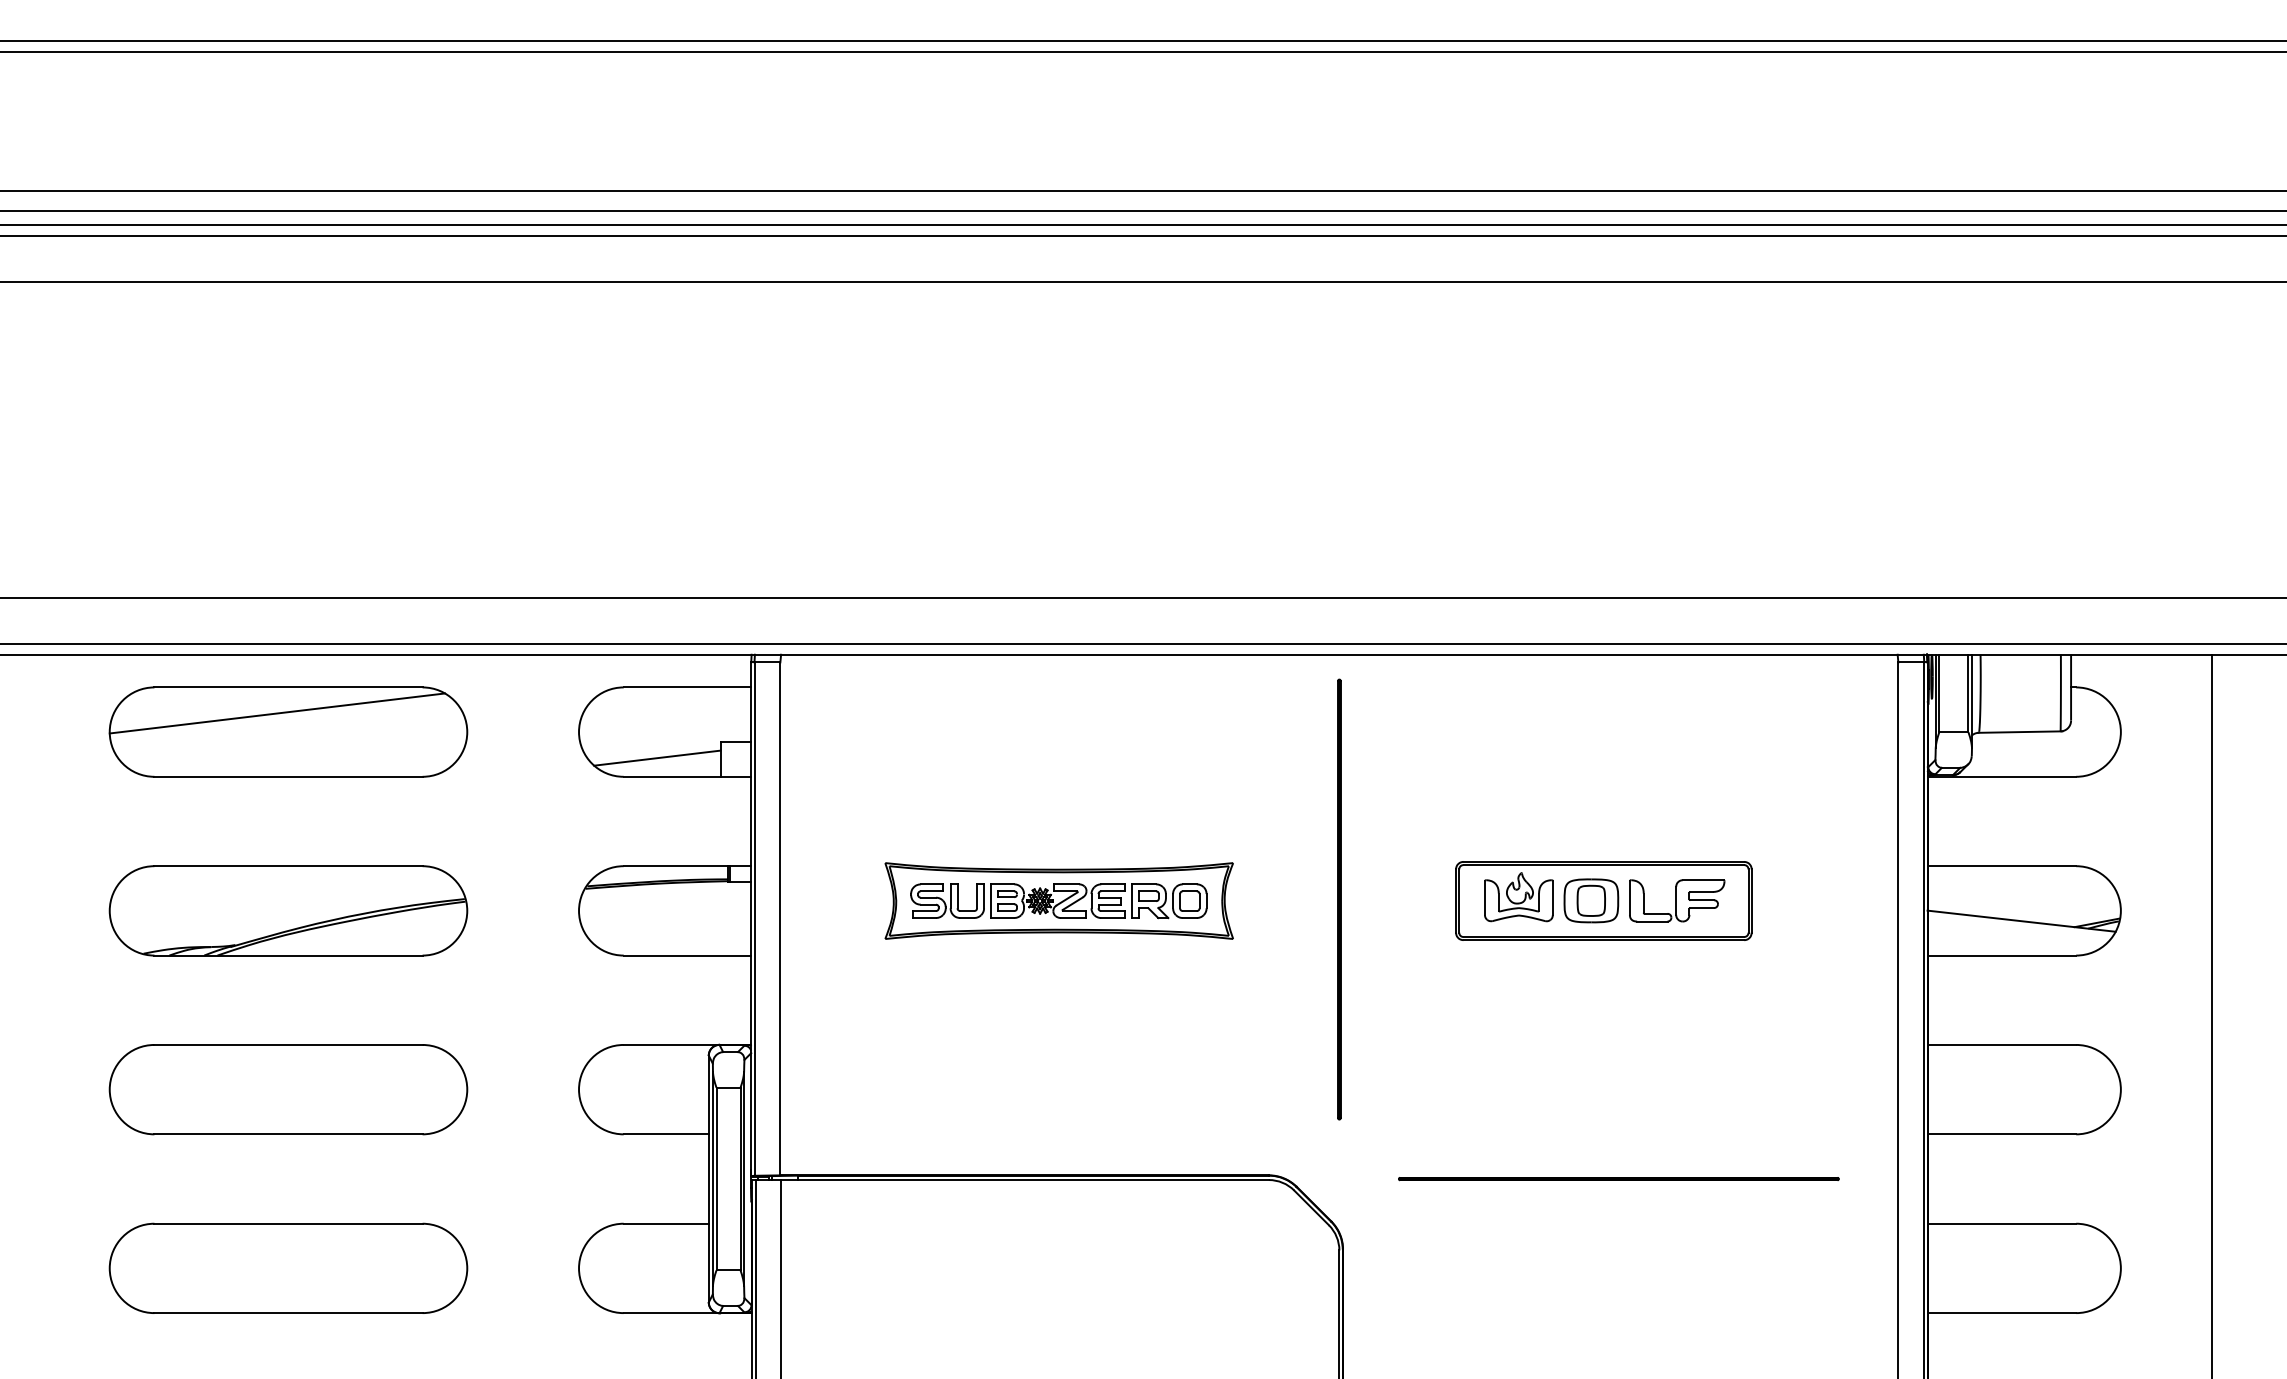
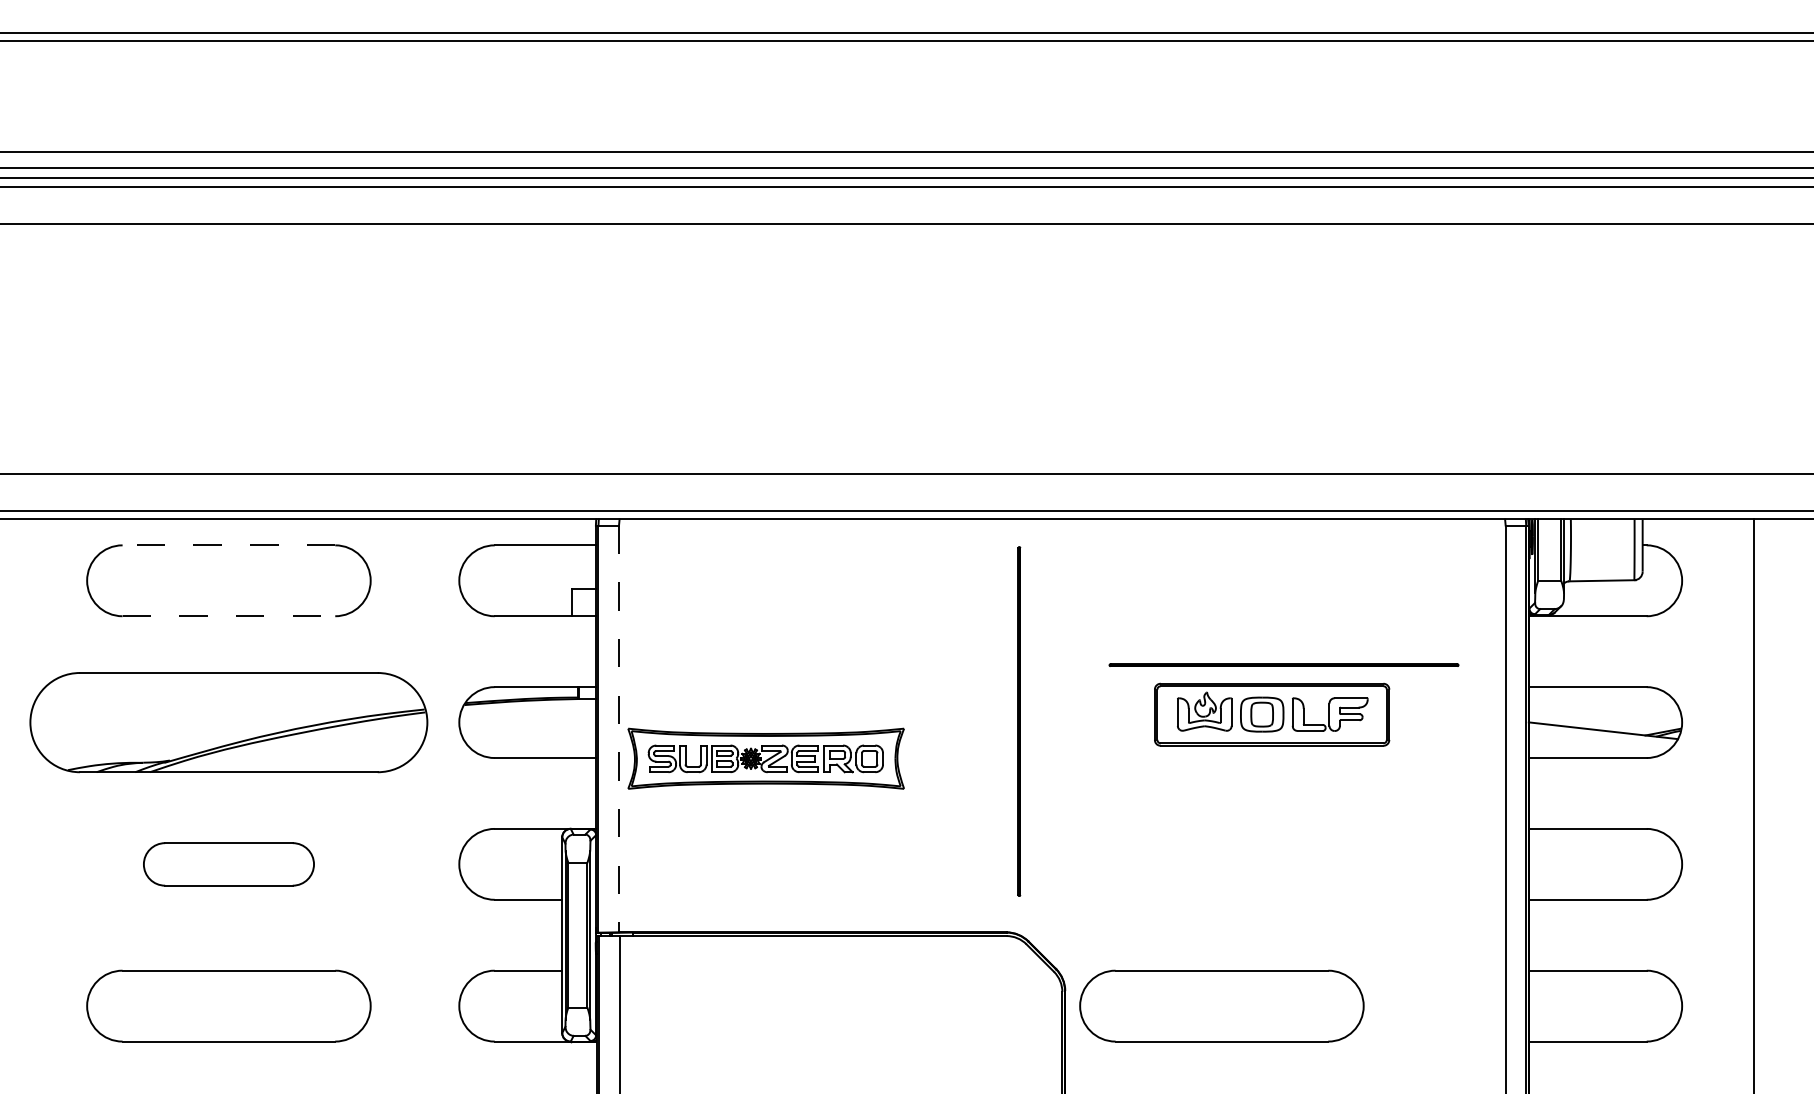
line: (287, 687) -> (228, 545), solid -> dashed
line: (277, 712) -> (220, 565), removed
line: (657, 758) -> (521, 601), removed
line: (289, 777) -> (229, 616), solid -> dashed
line: (1339, 899) -> (1019, 721), moved
part: (1058, 900) -> (765, 758), moved
part: (287, 910) -> (228, 722), size x1.4
line: (780, 919) -> (619, 729), solid -> dashed
part: (287, 1089) -> (228, 864), size x0.6
line: (1618, 1178) -> (1283, 664), moved
part: (1540, 1267) -> (1221, 1005), added

